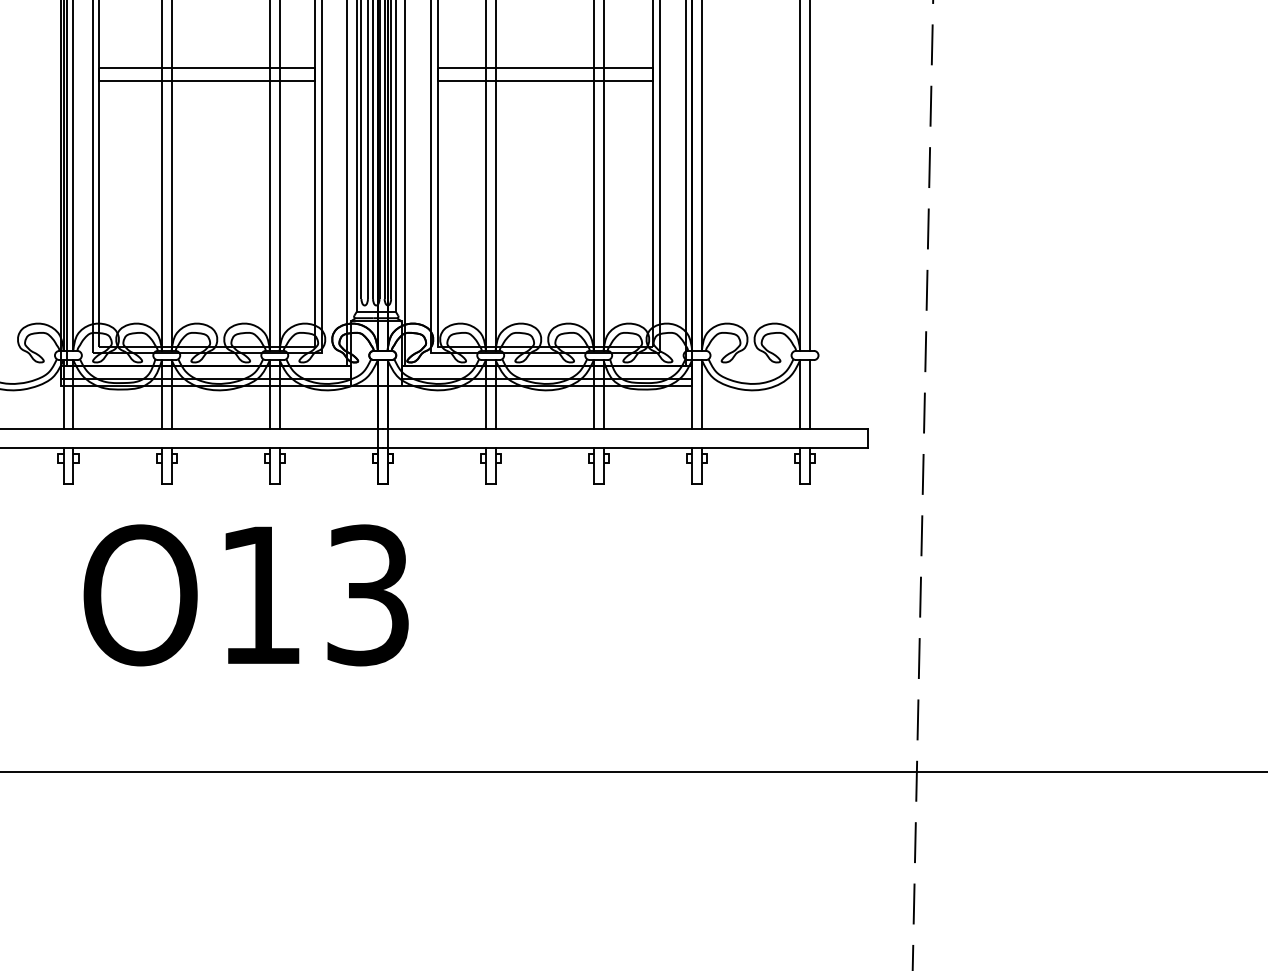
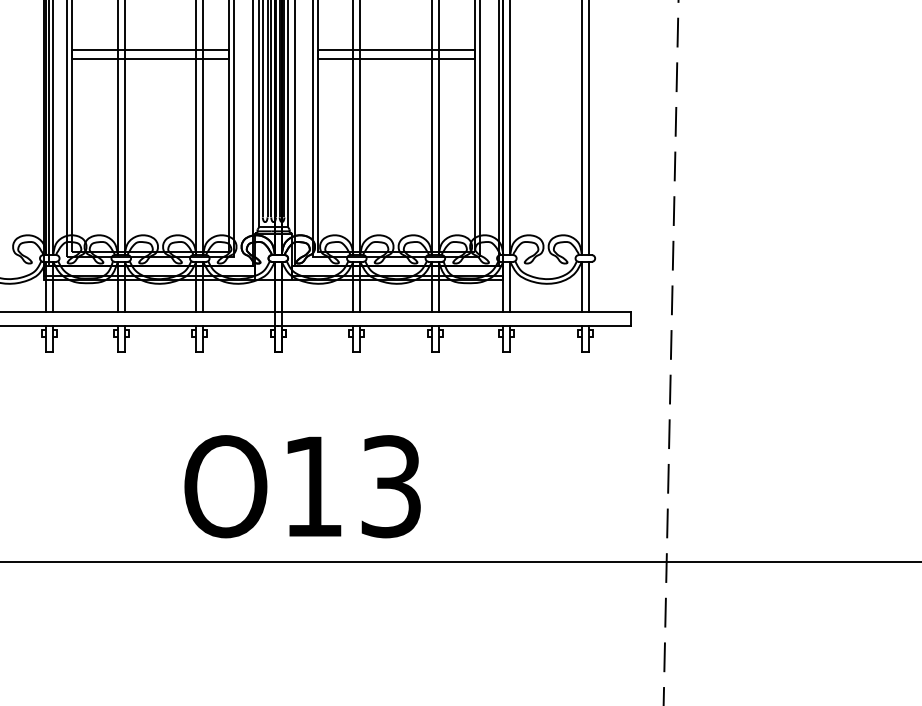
text: (245, 595) -> (302, 486), moved

